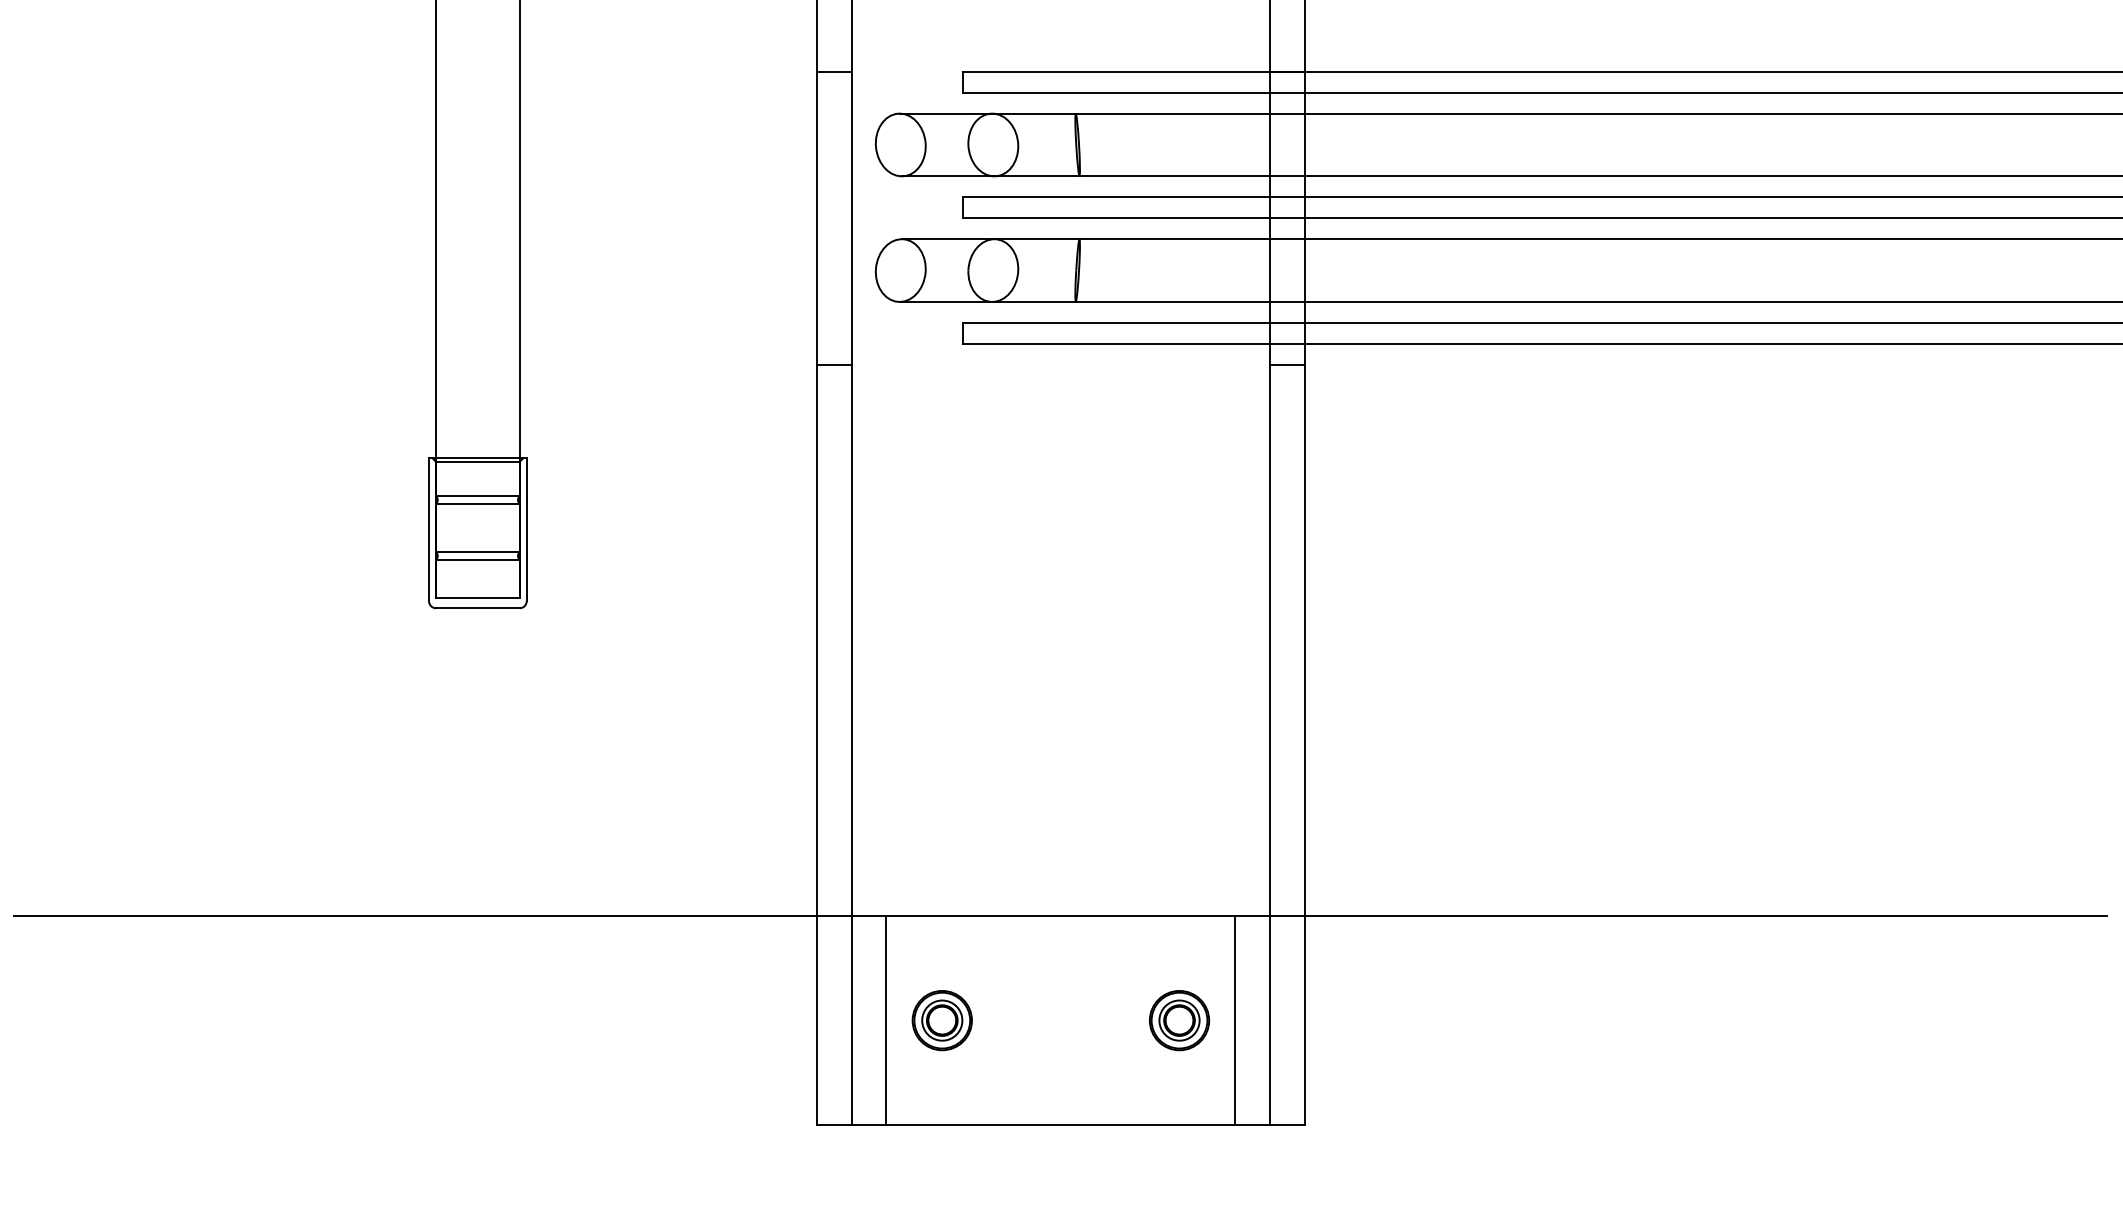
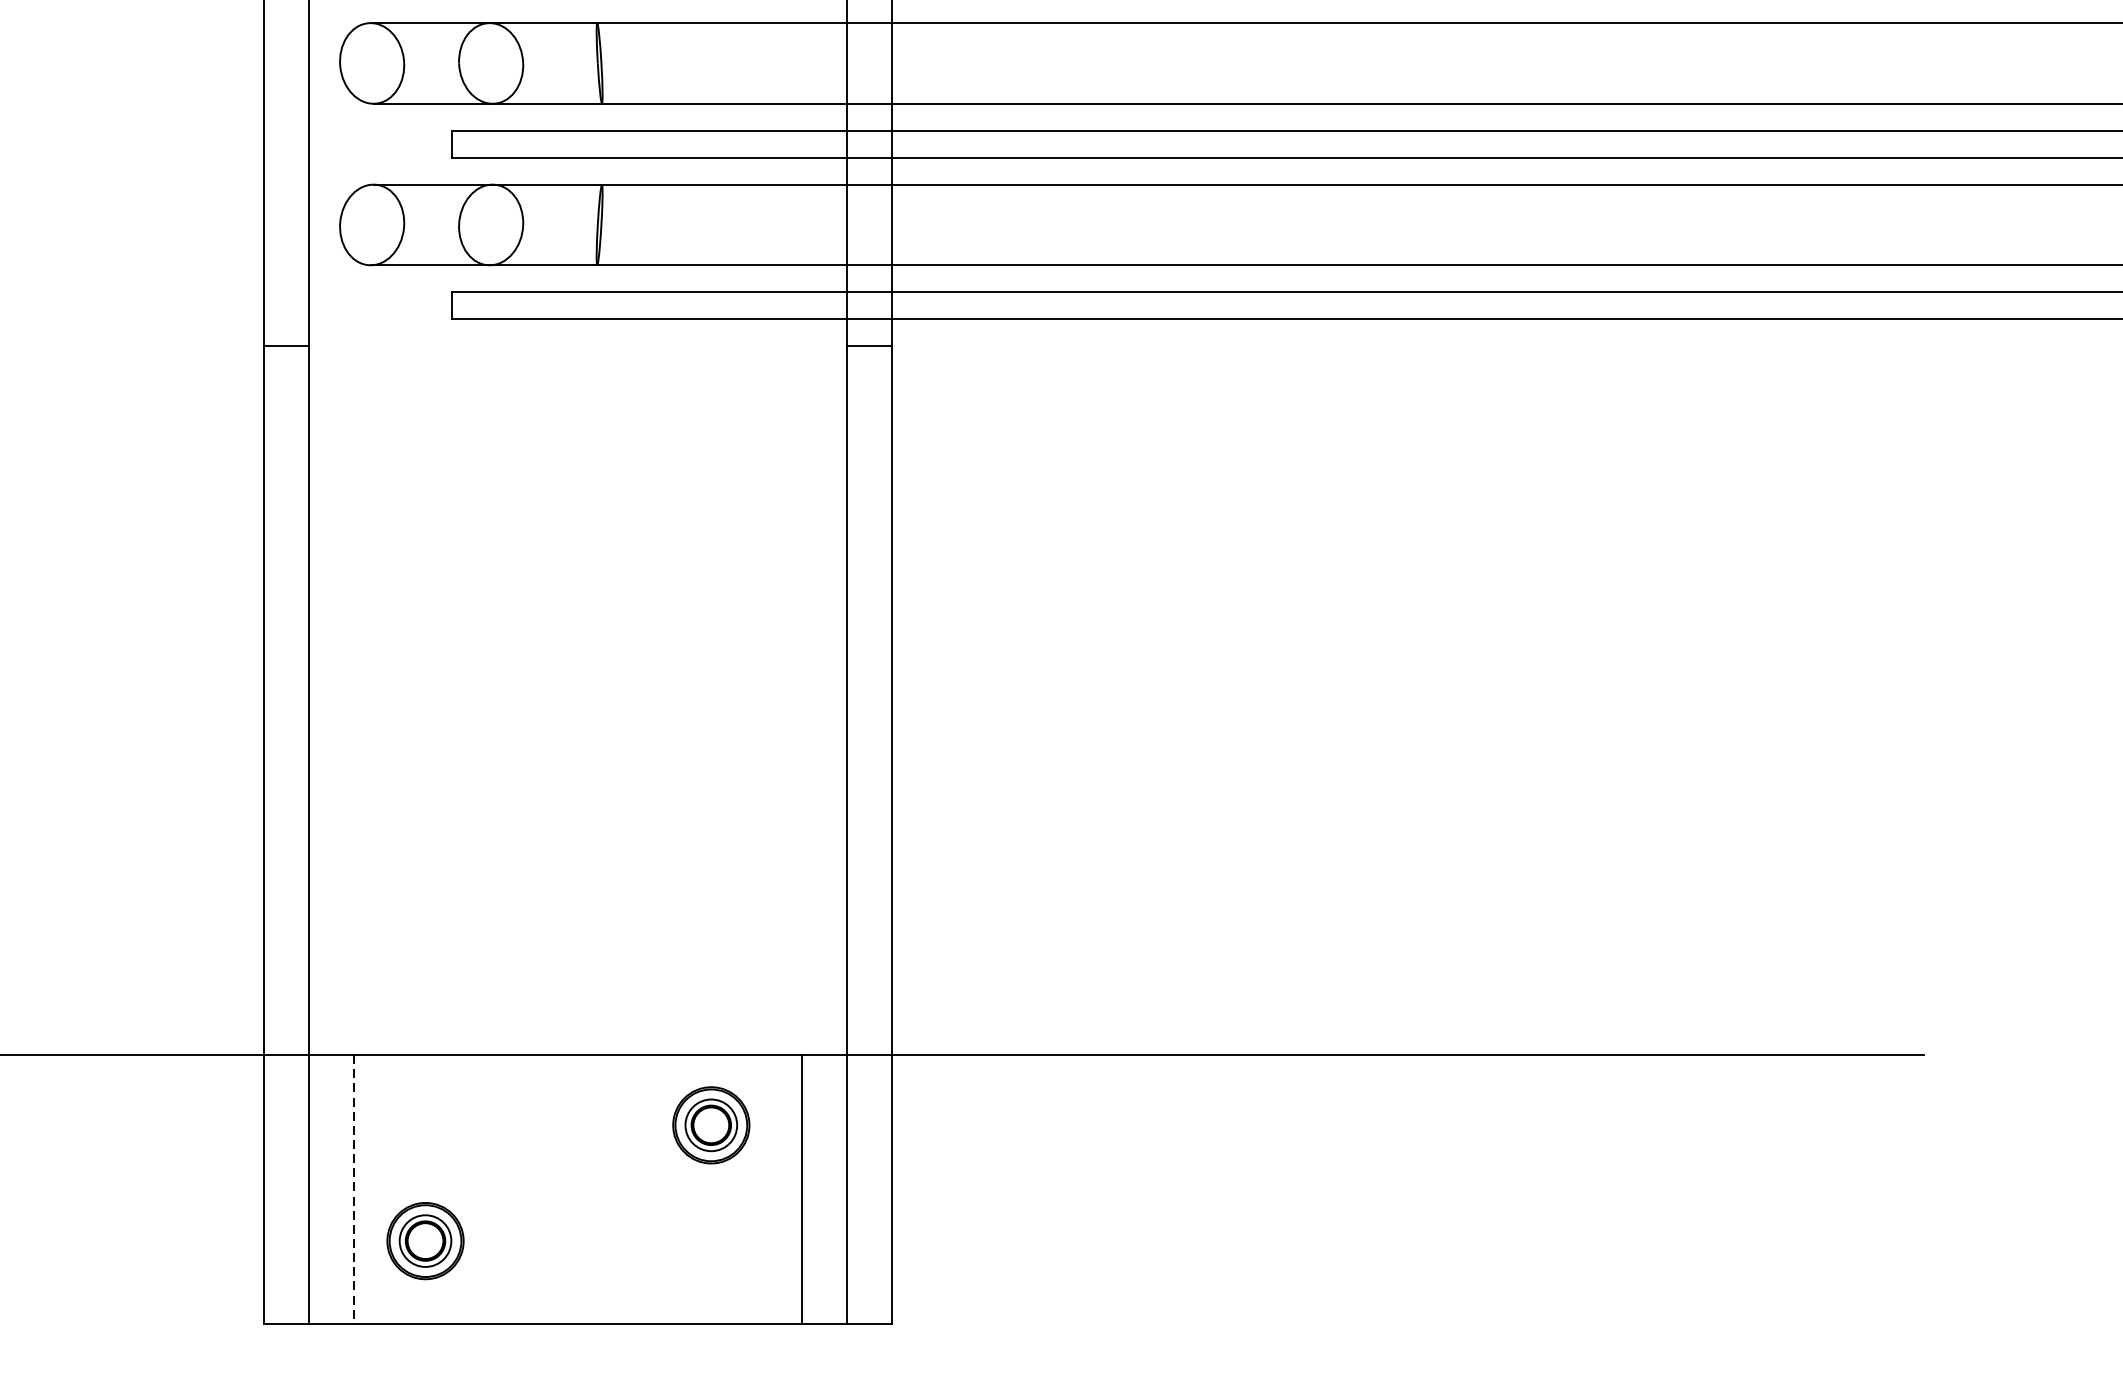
line: (886, 1020) -> (353, 1189), solid -> dashed
part: (941, 1020) -> (424, 1240), moved
part: (1179, 1020) -> (711, 1125), moved

